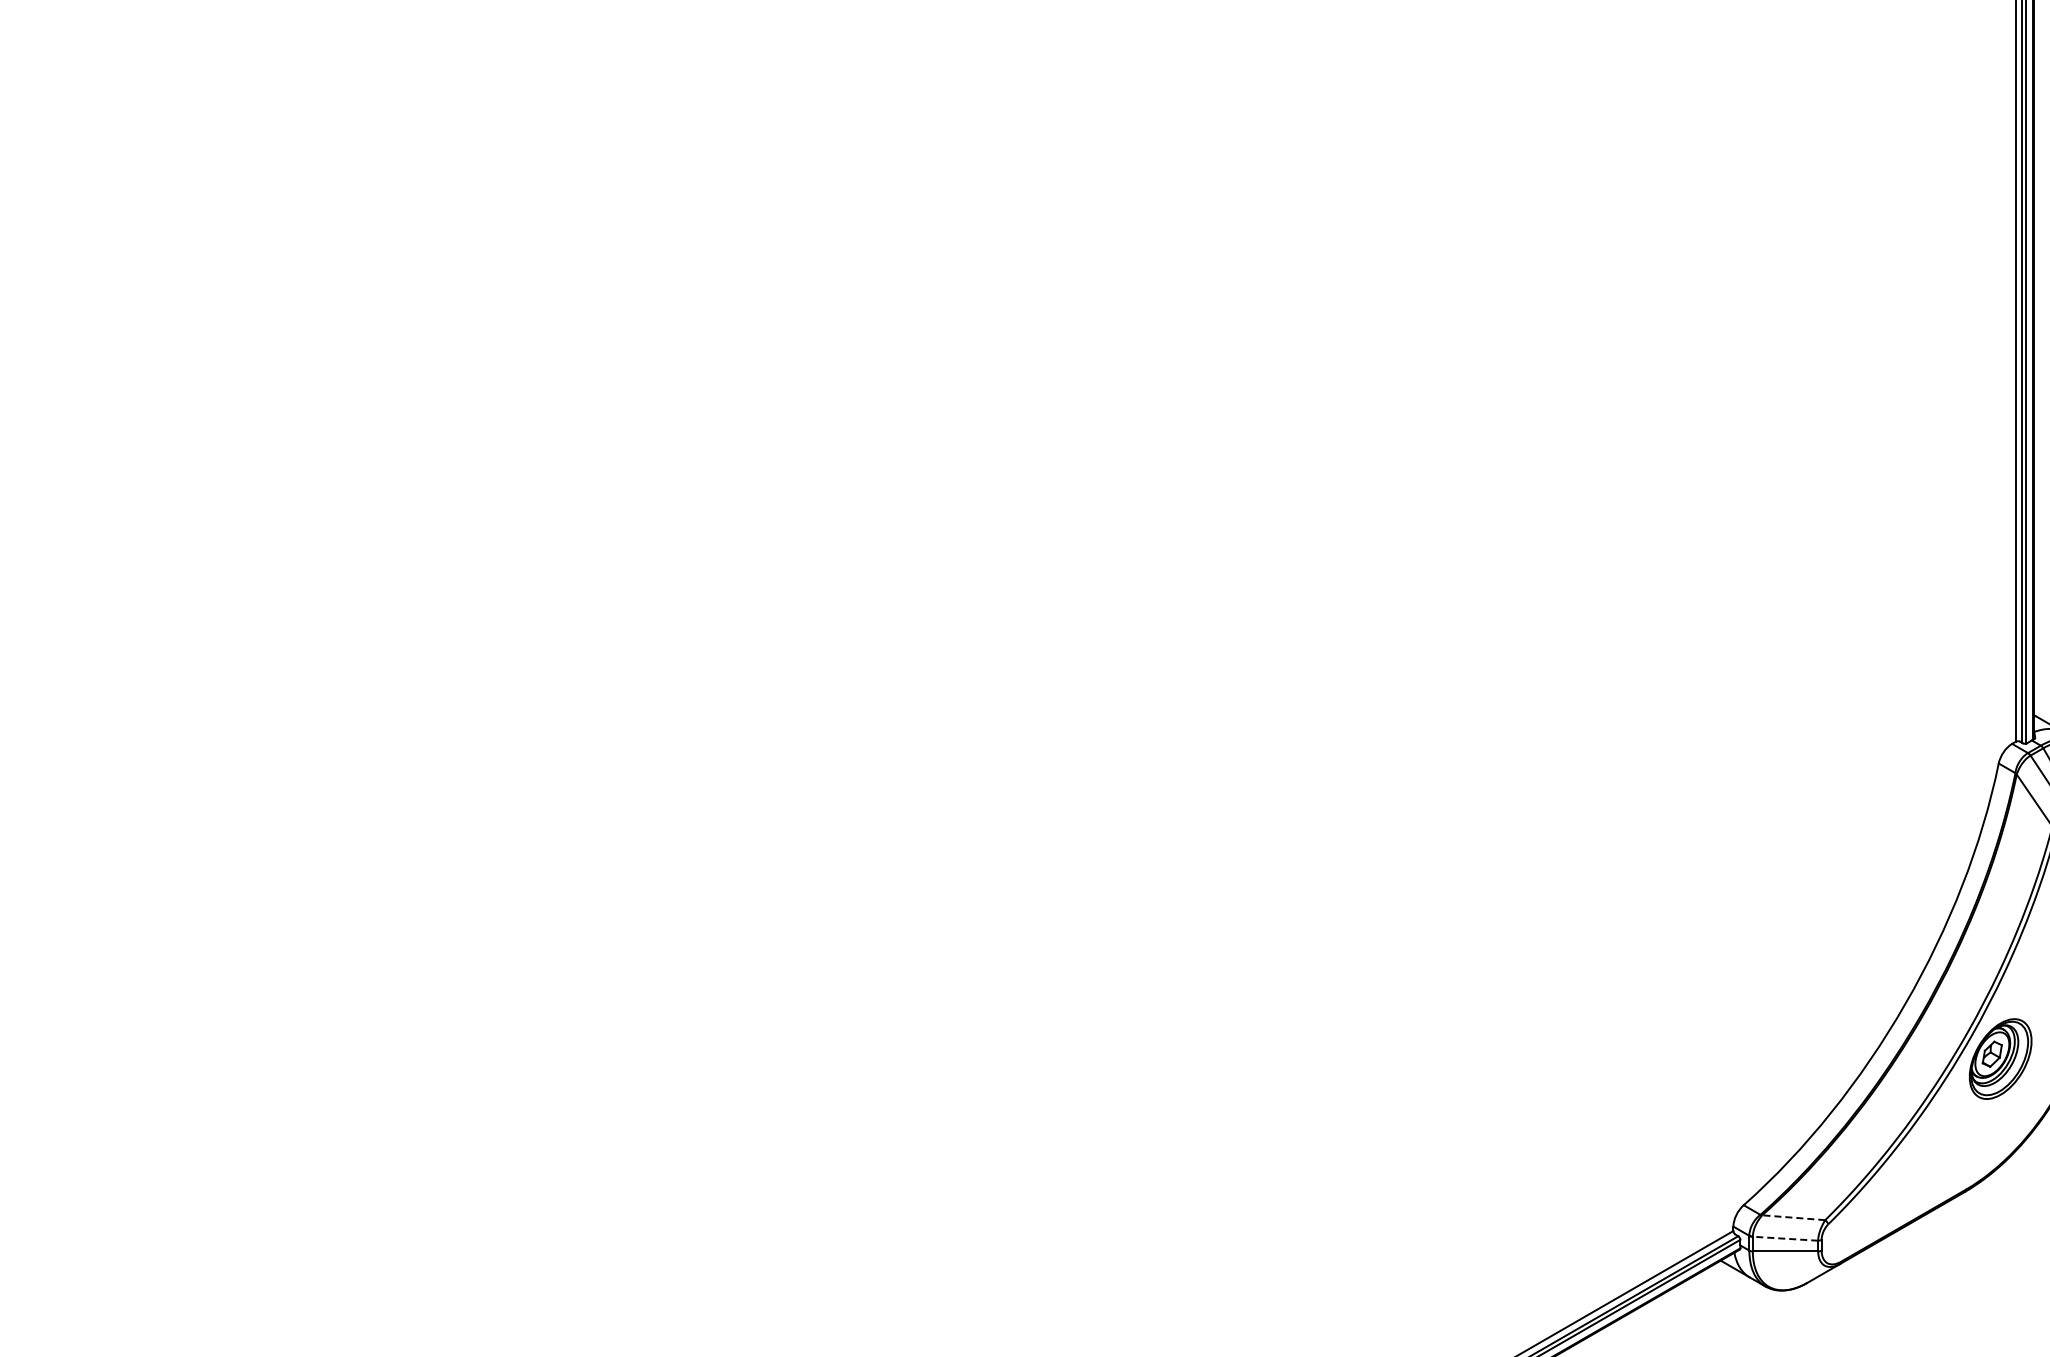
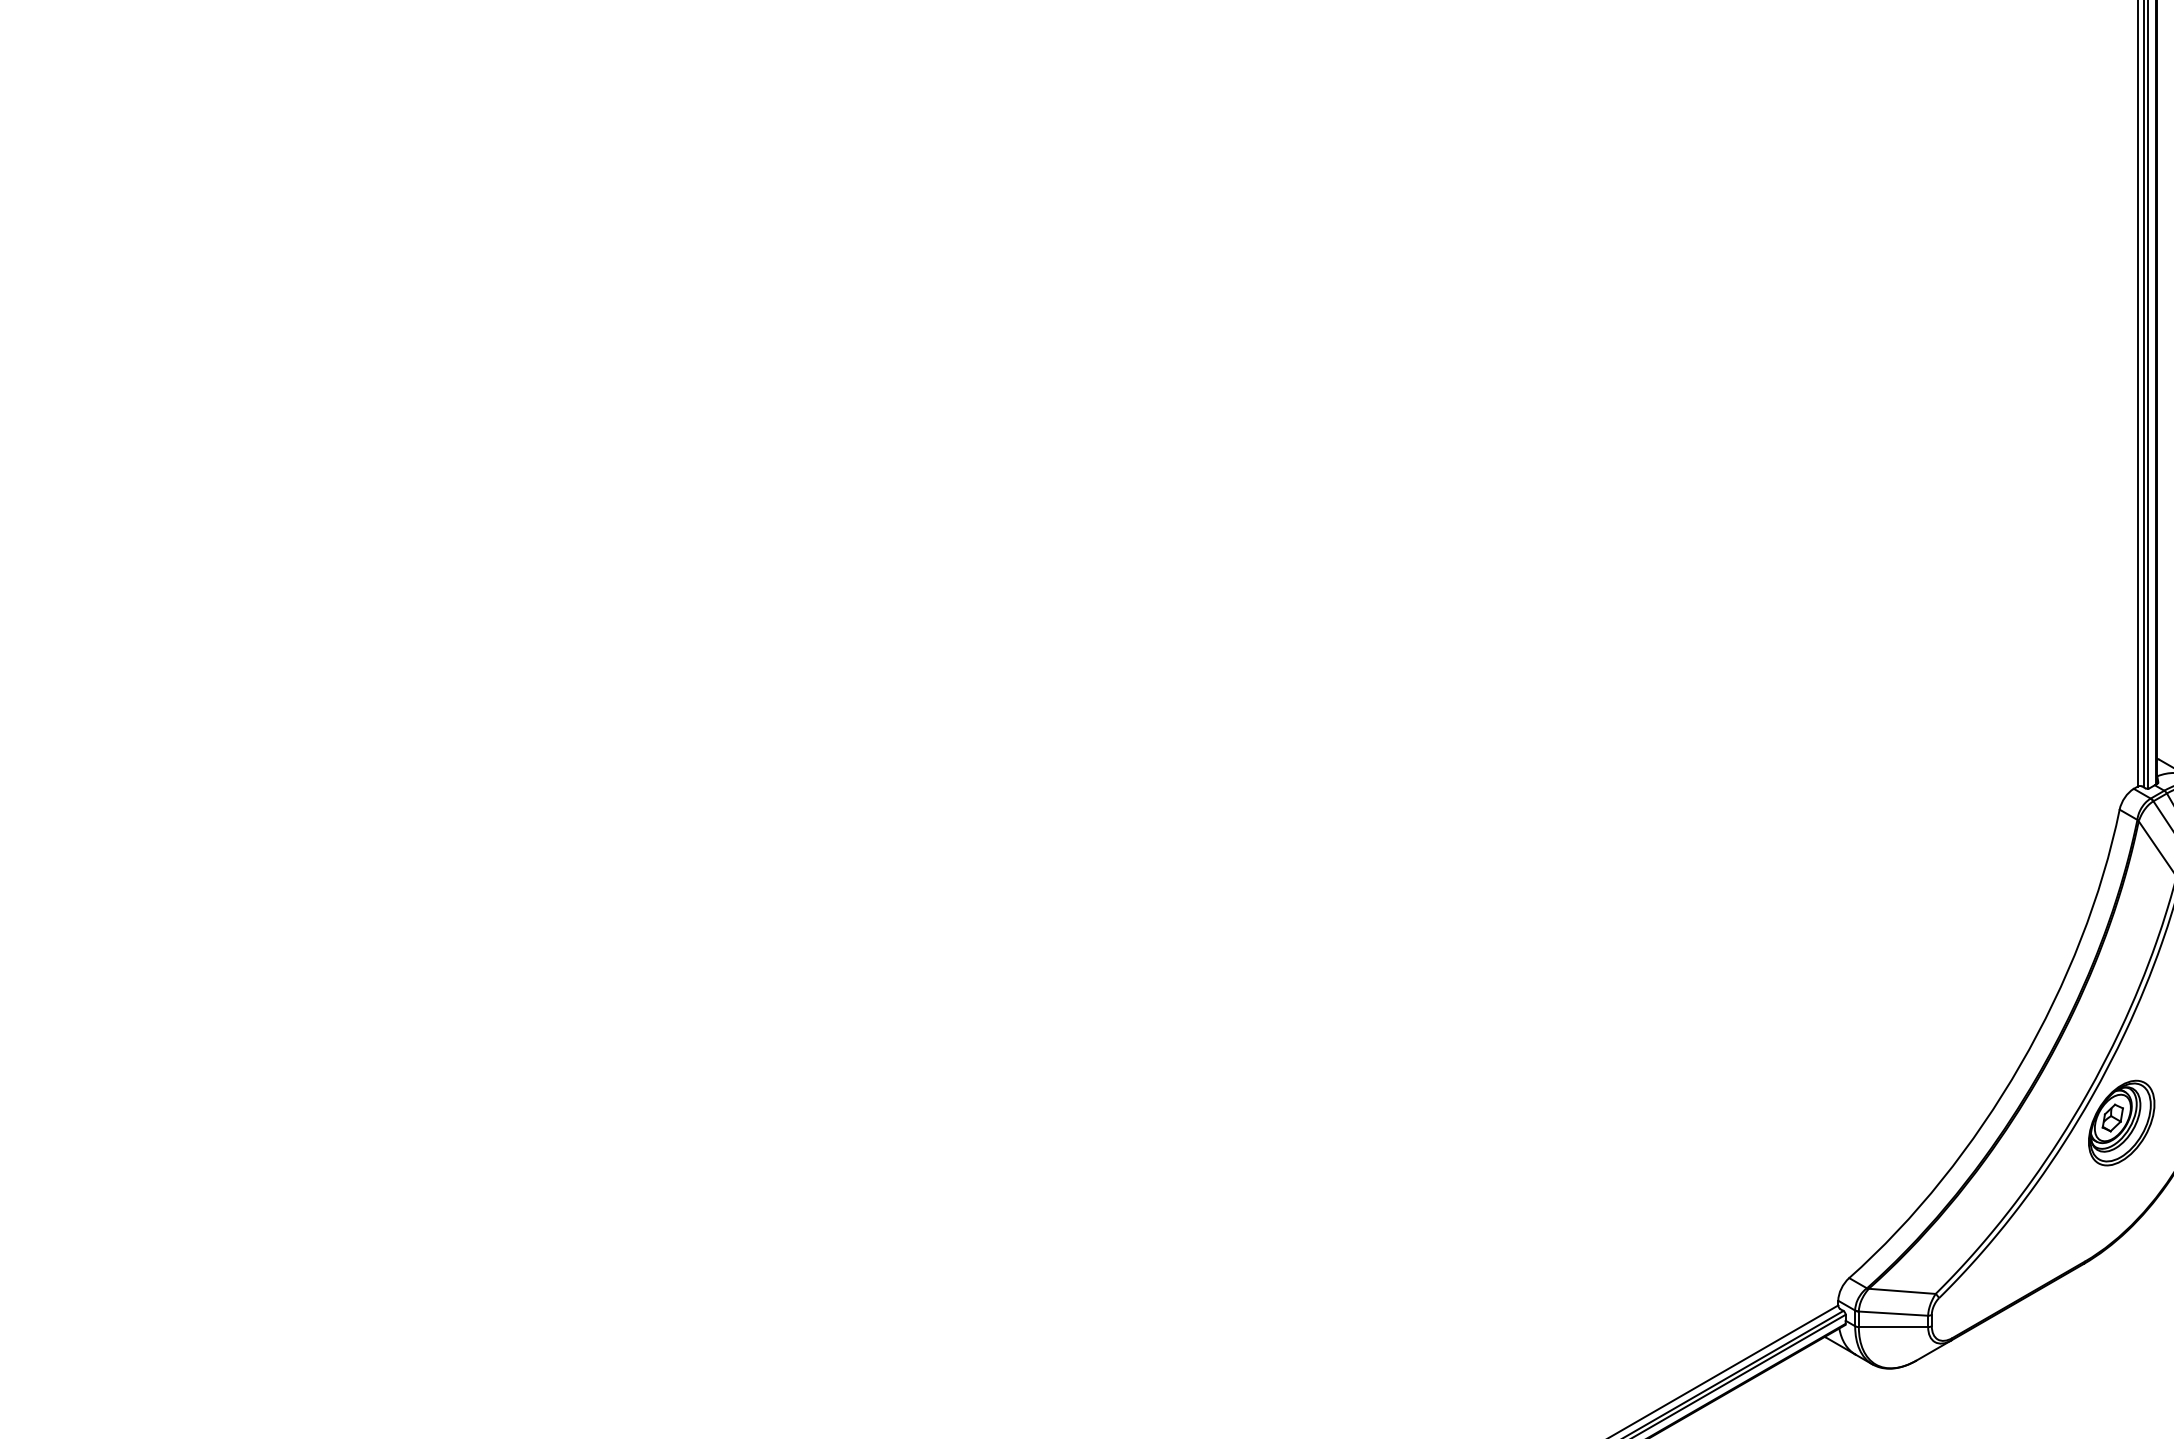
line: (1793, 1217) -> (1901, 1291), dashed -> solid
line: (1785, 1238) -> (1893, 1313), dashed -> solid

